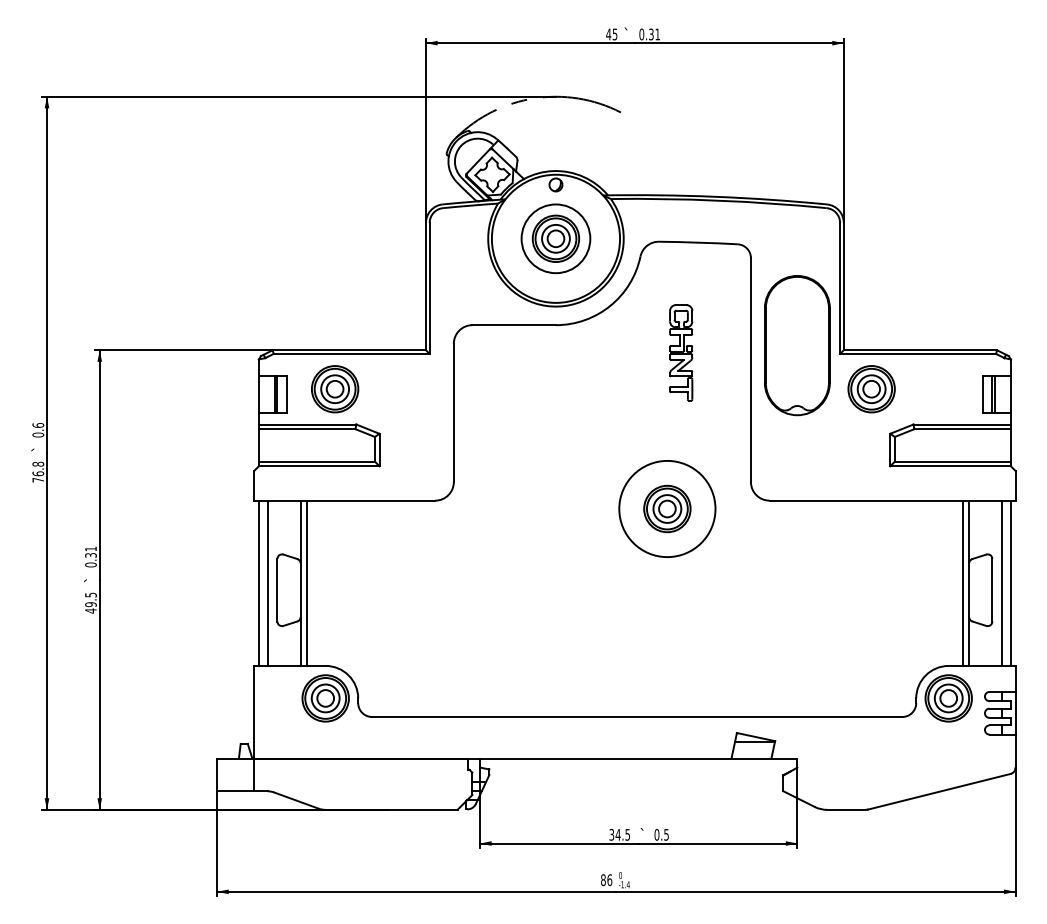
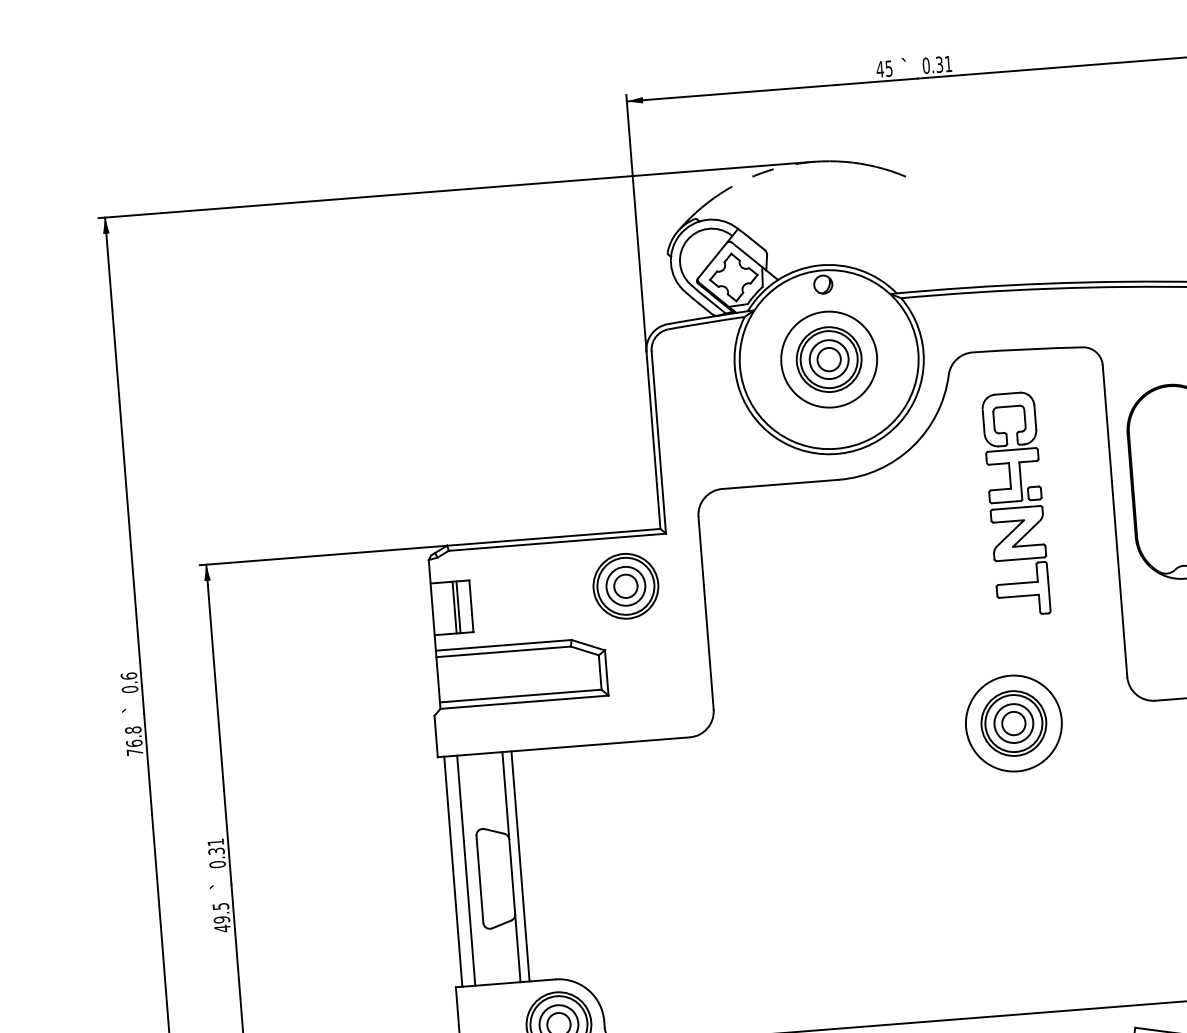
part: (680, 352) -> (1014, 504), size x1.67
part: (335, 389) -> (626, 586), moved
circle: (667, 508) -> (1013, 722), size x0.71

